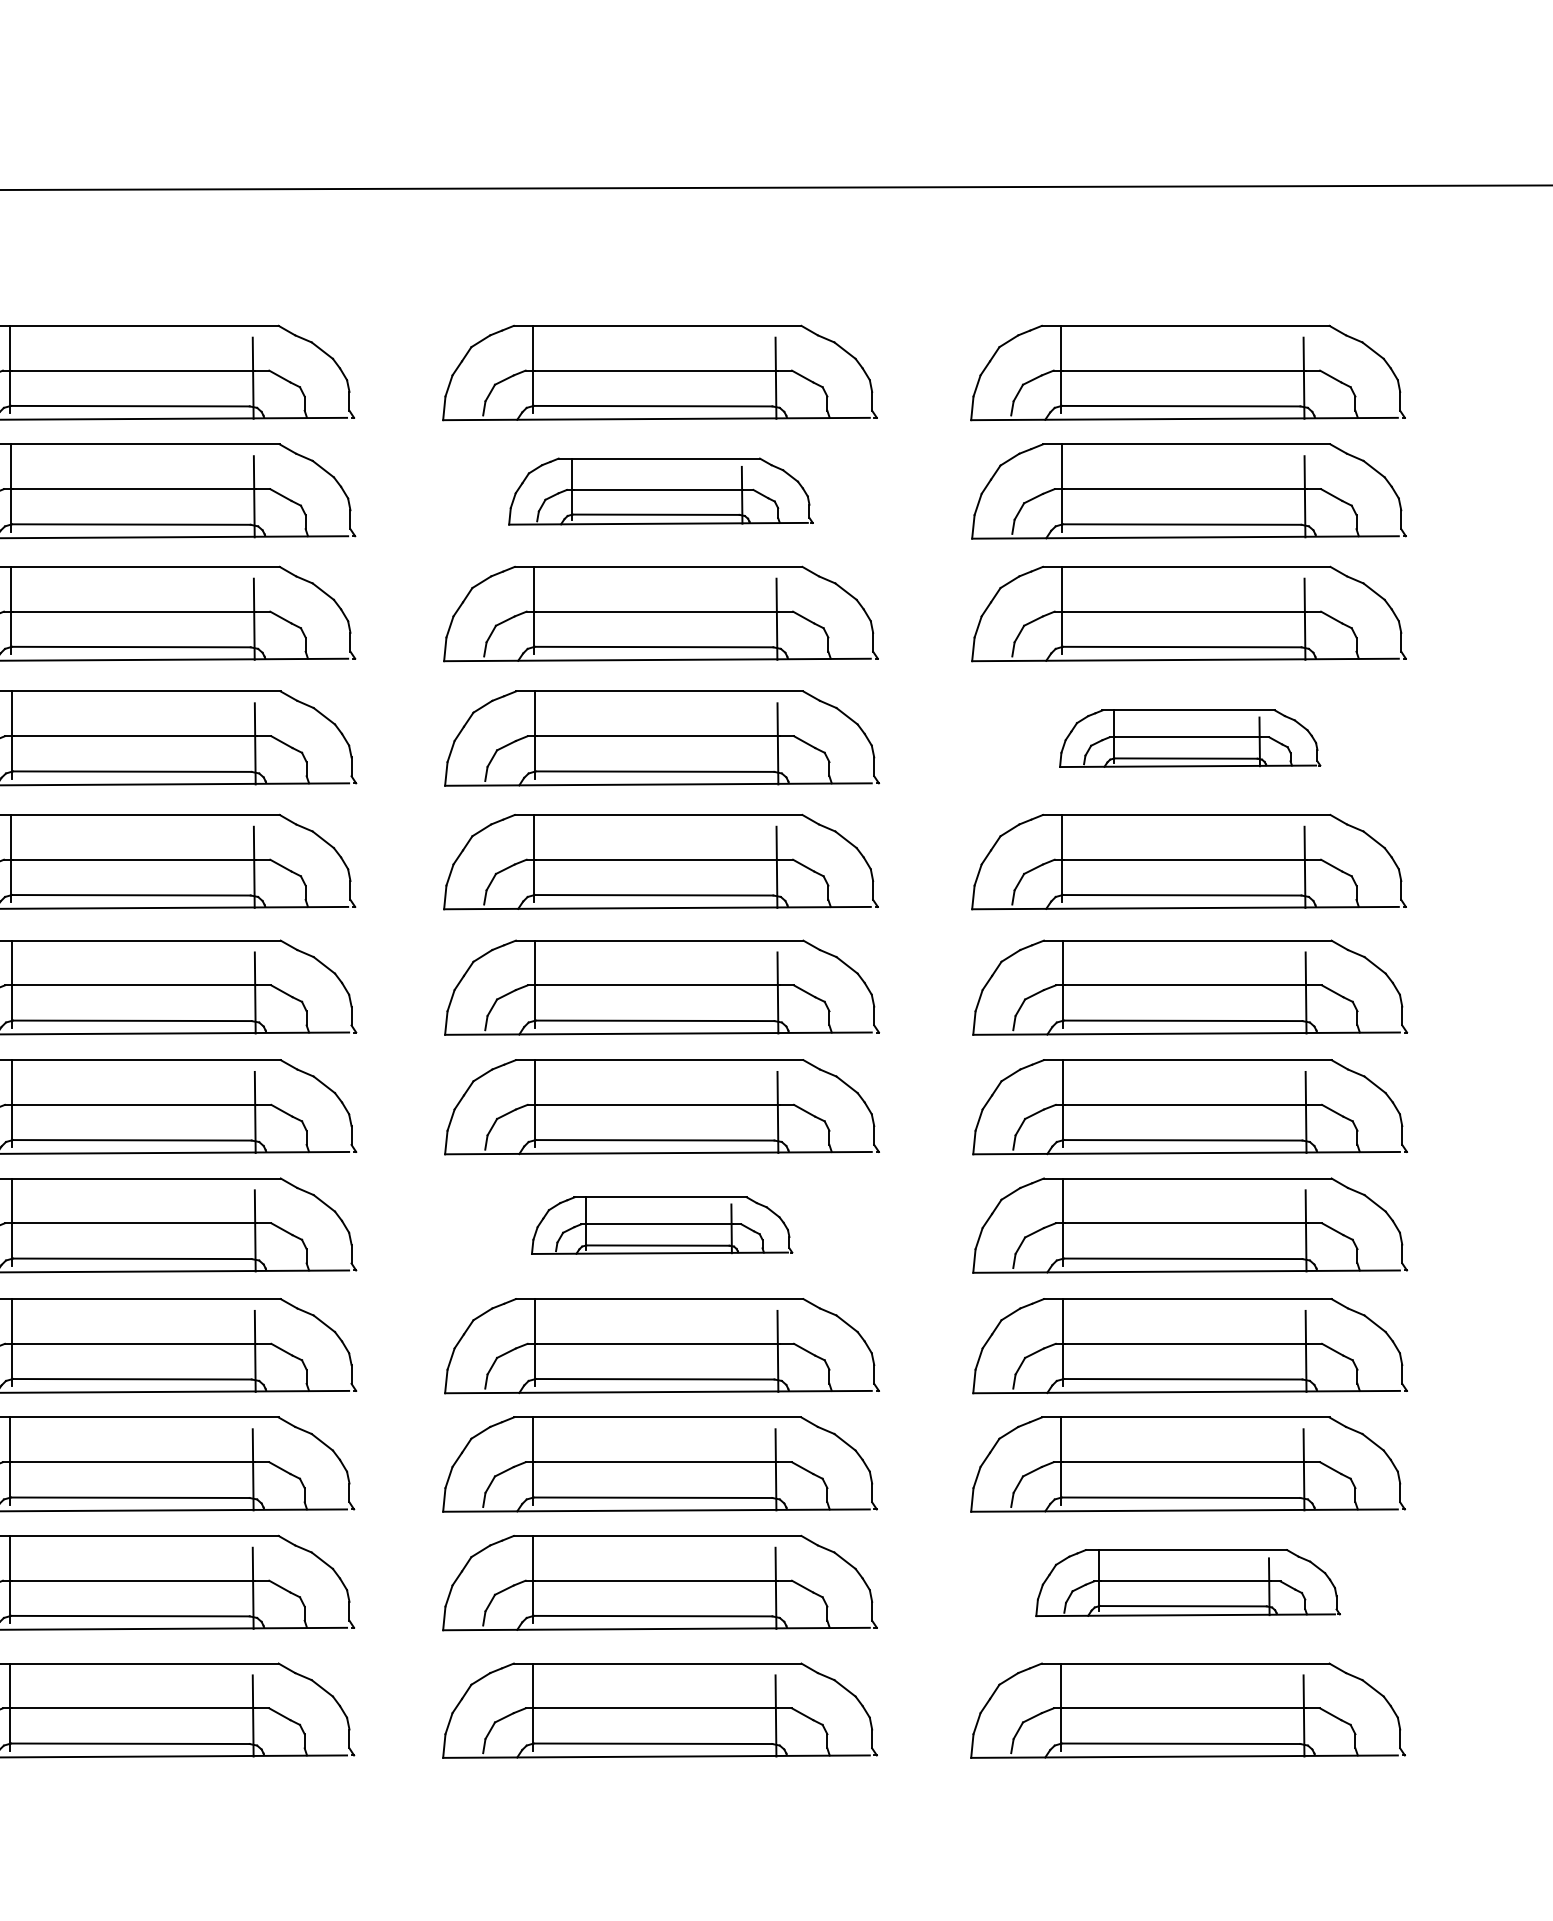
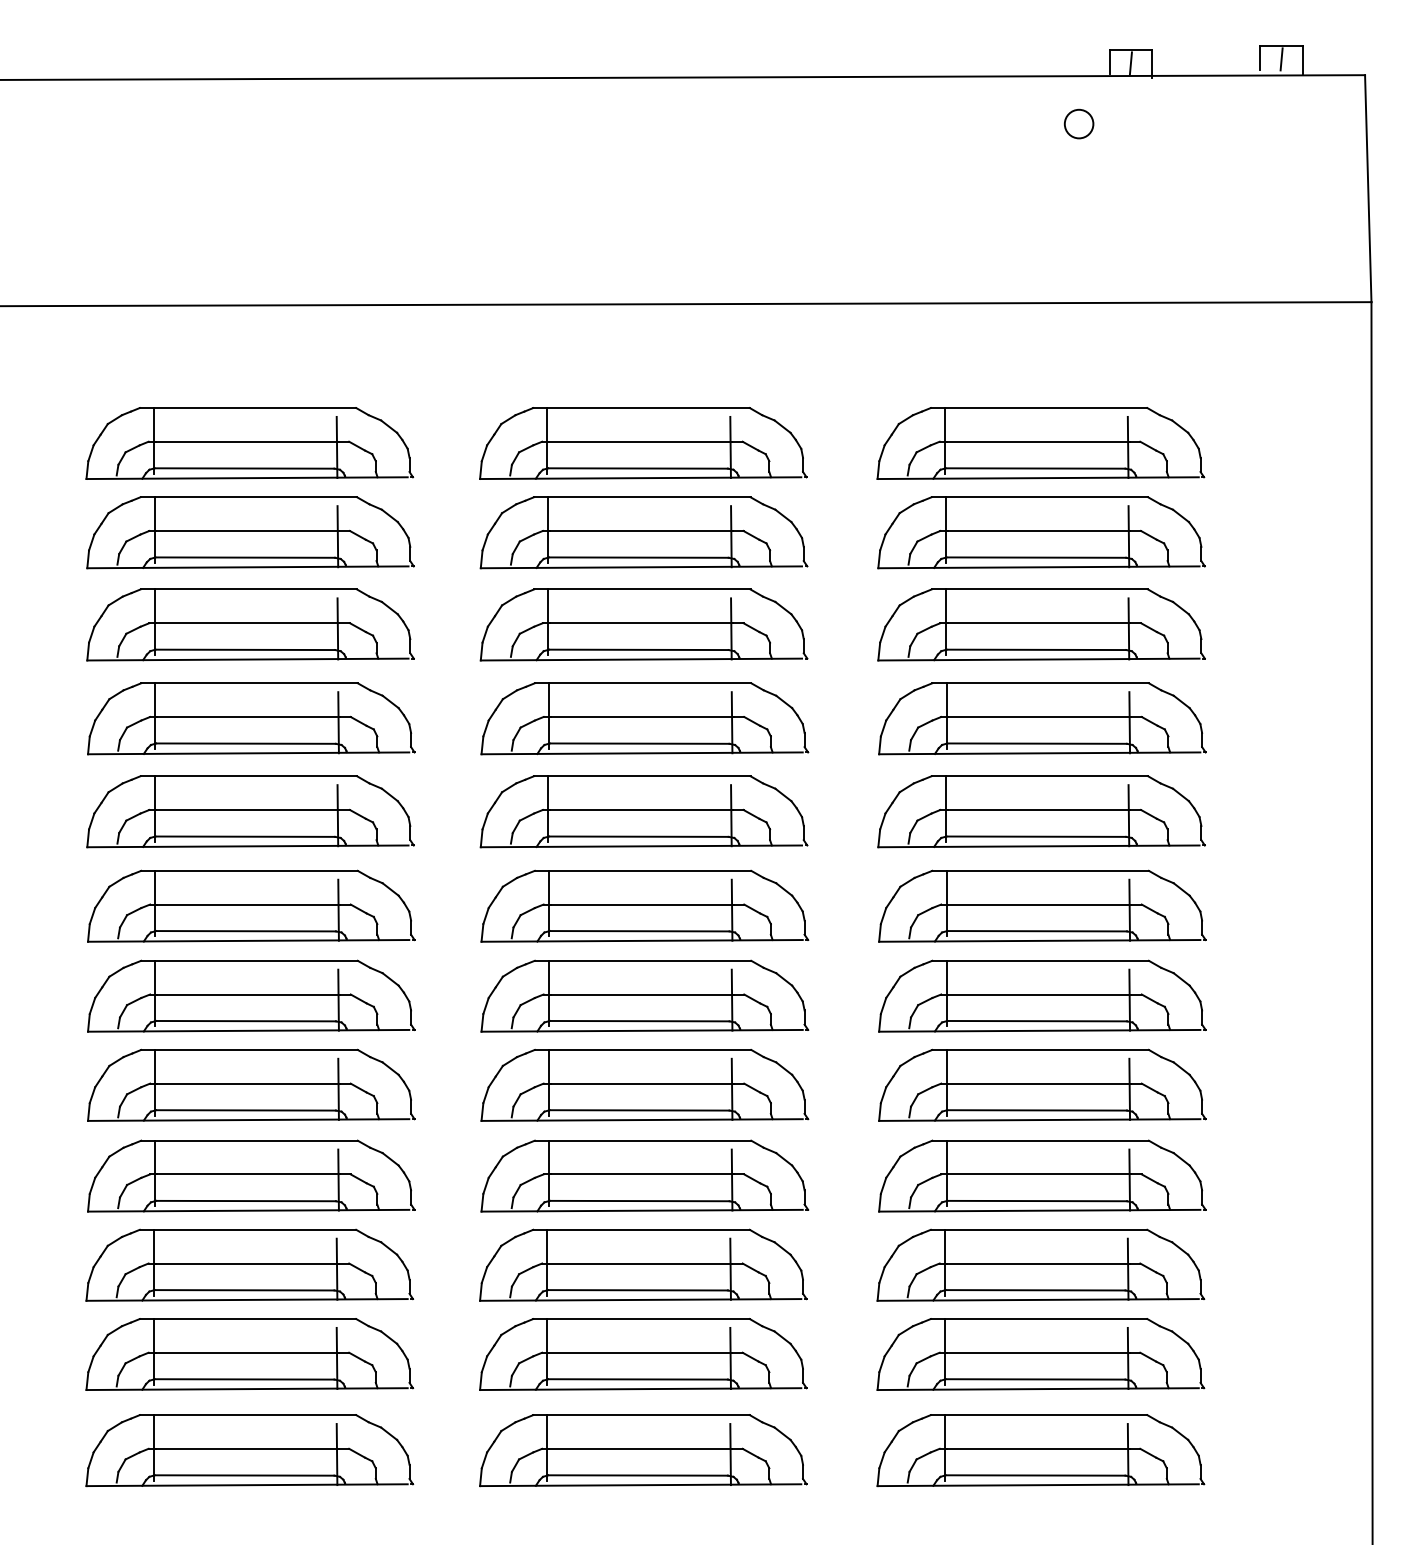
part: (660, 491) -> (643, 532), size x1.43
part: (1190, 738) -> (1042, 718), size x1.67
part: (661, 1225) -> (644, 1085), size x1.67
part: (1187, 1583) -> (1040, 1354), size x1.43

